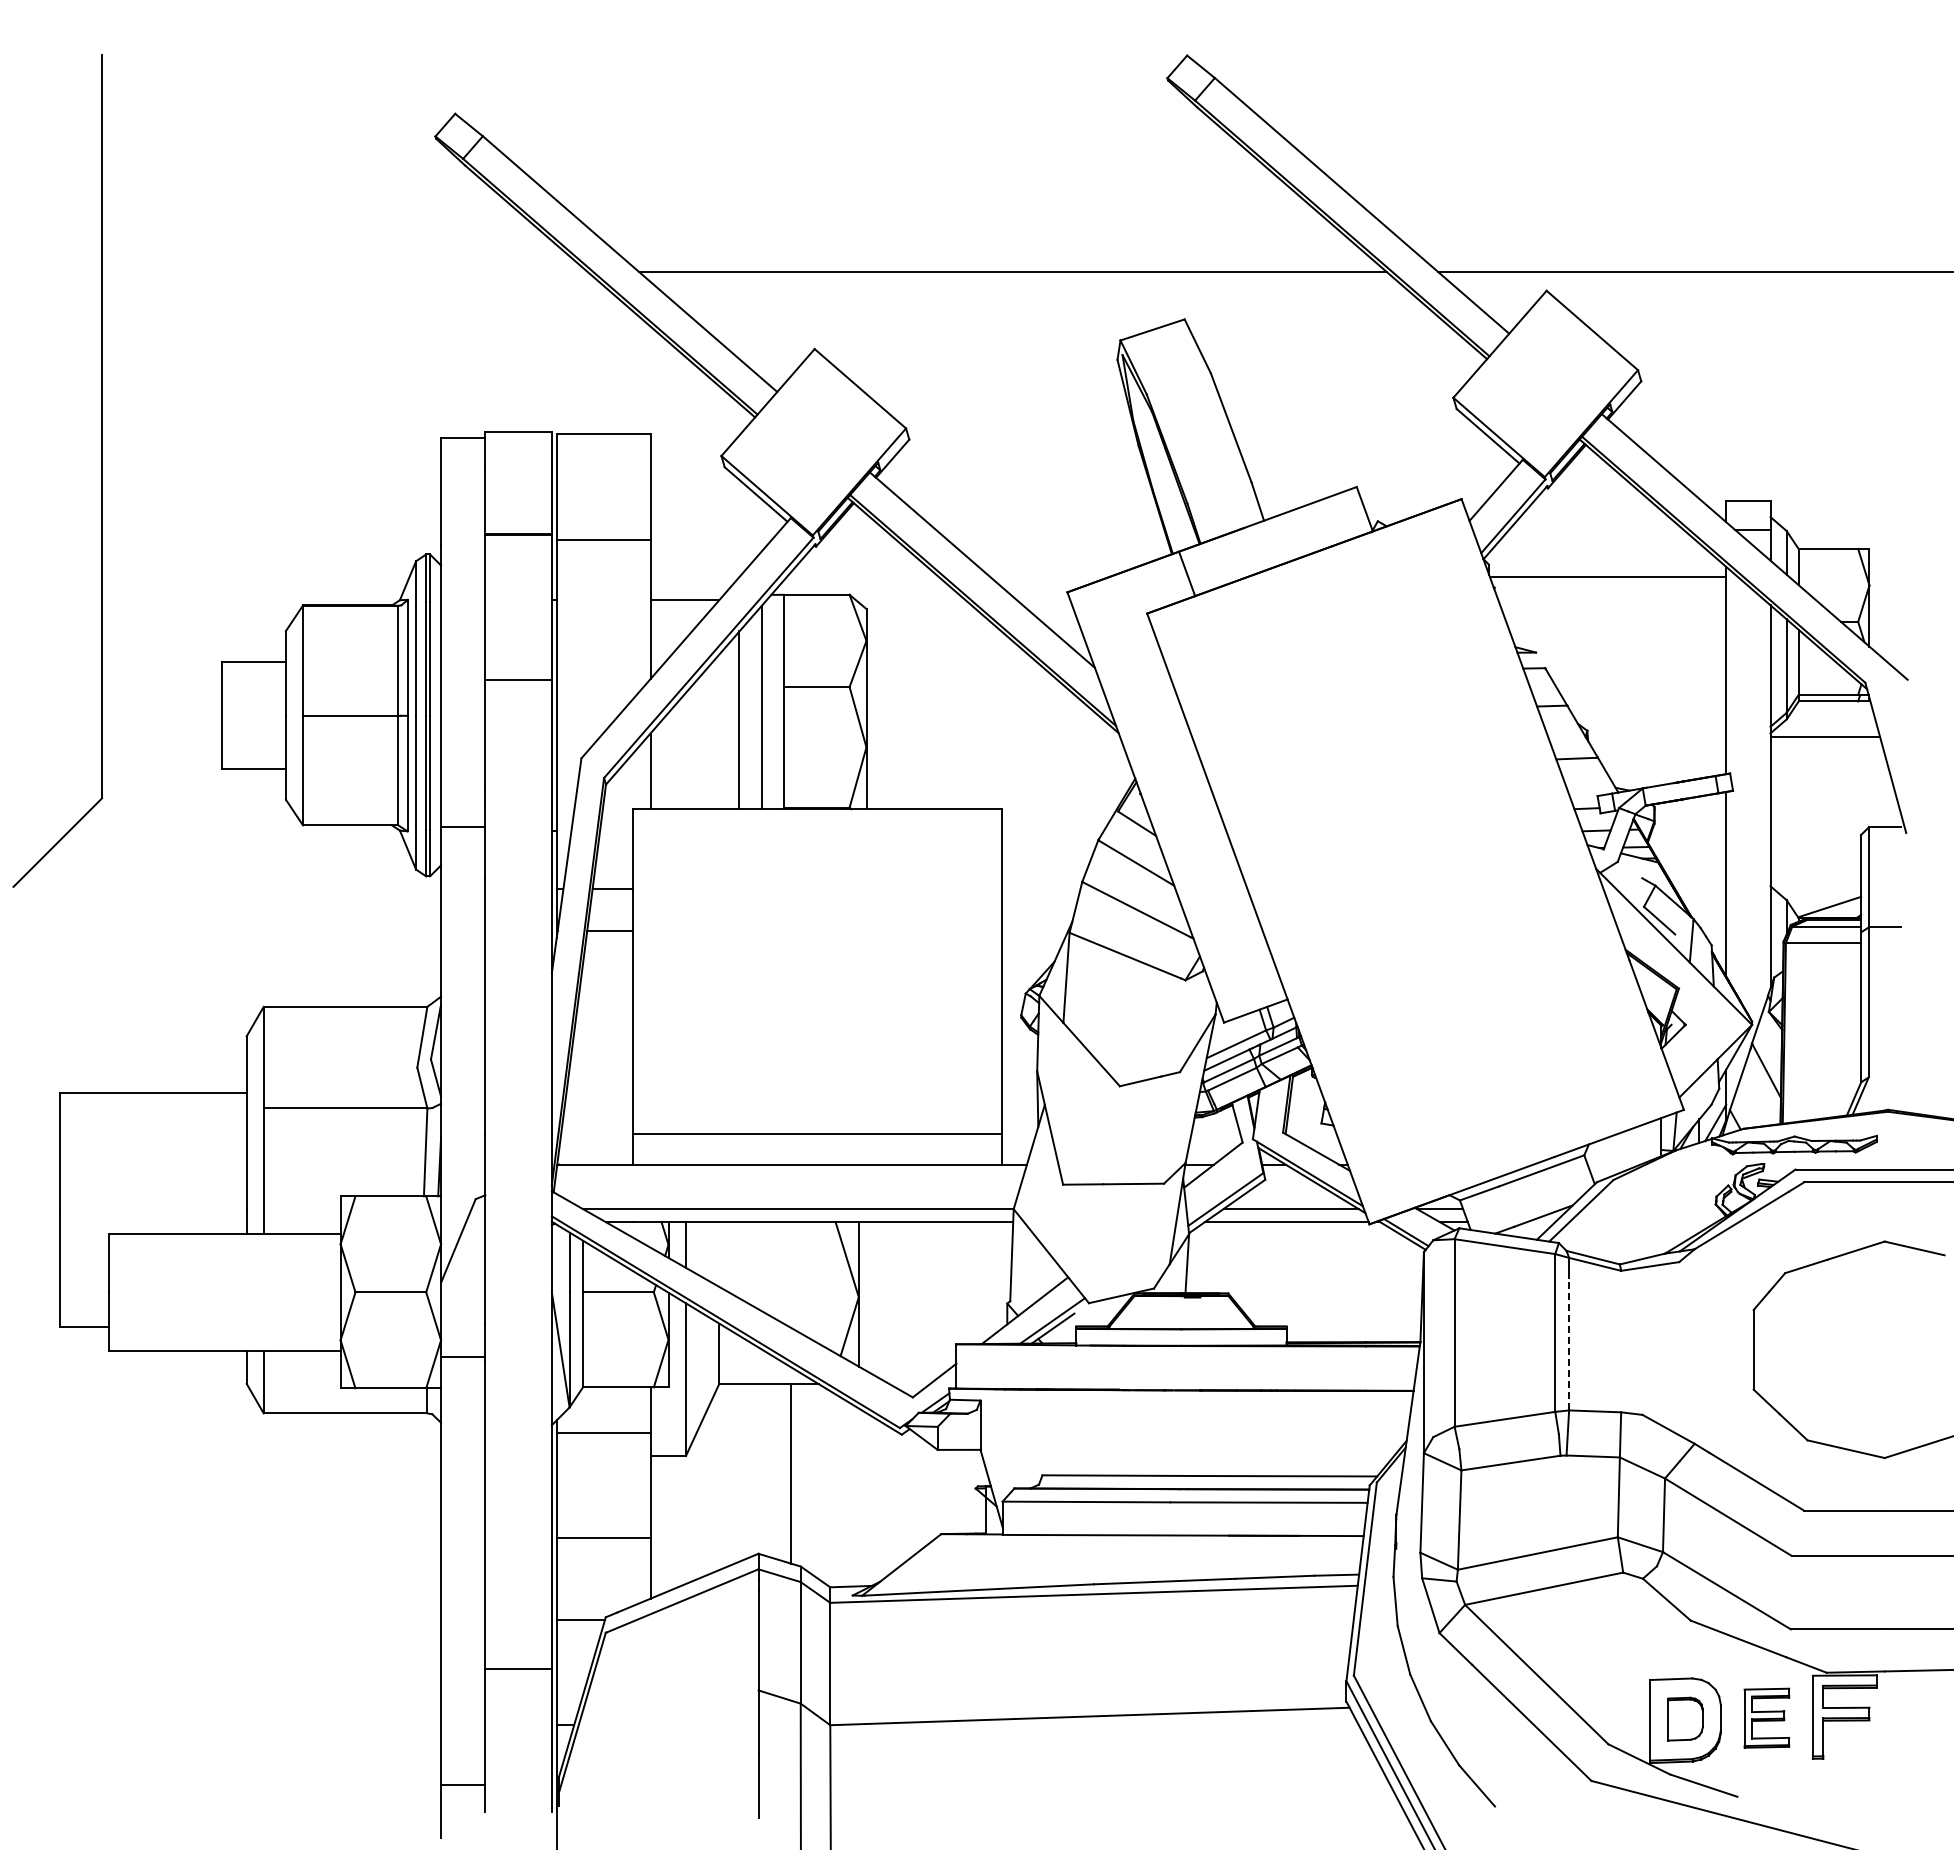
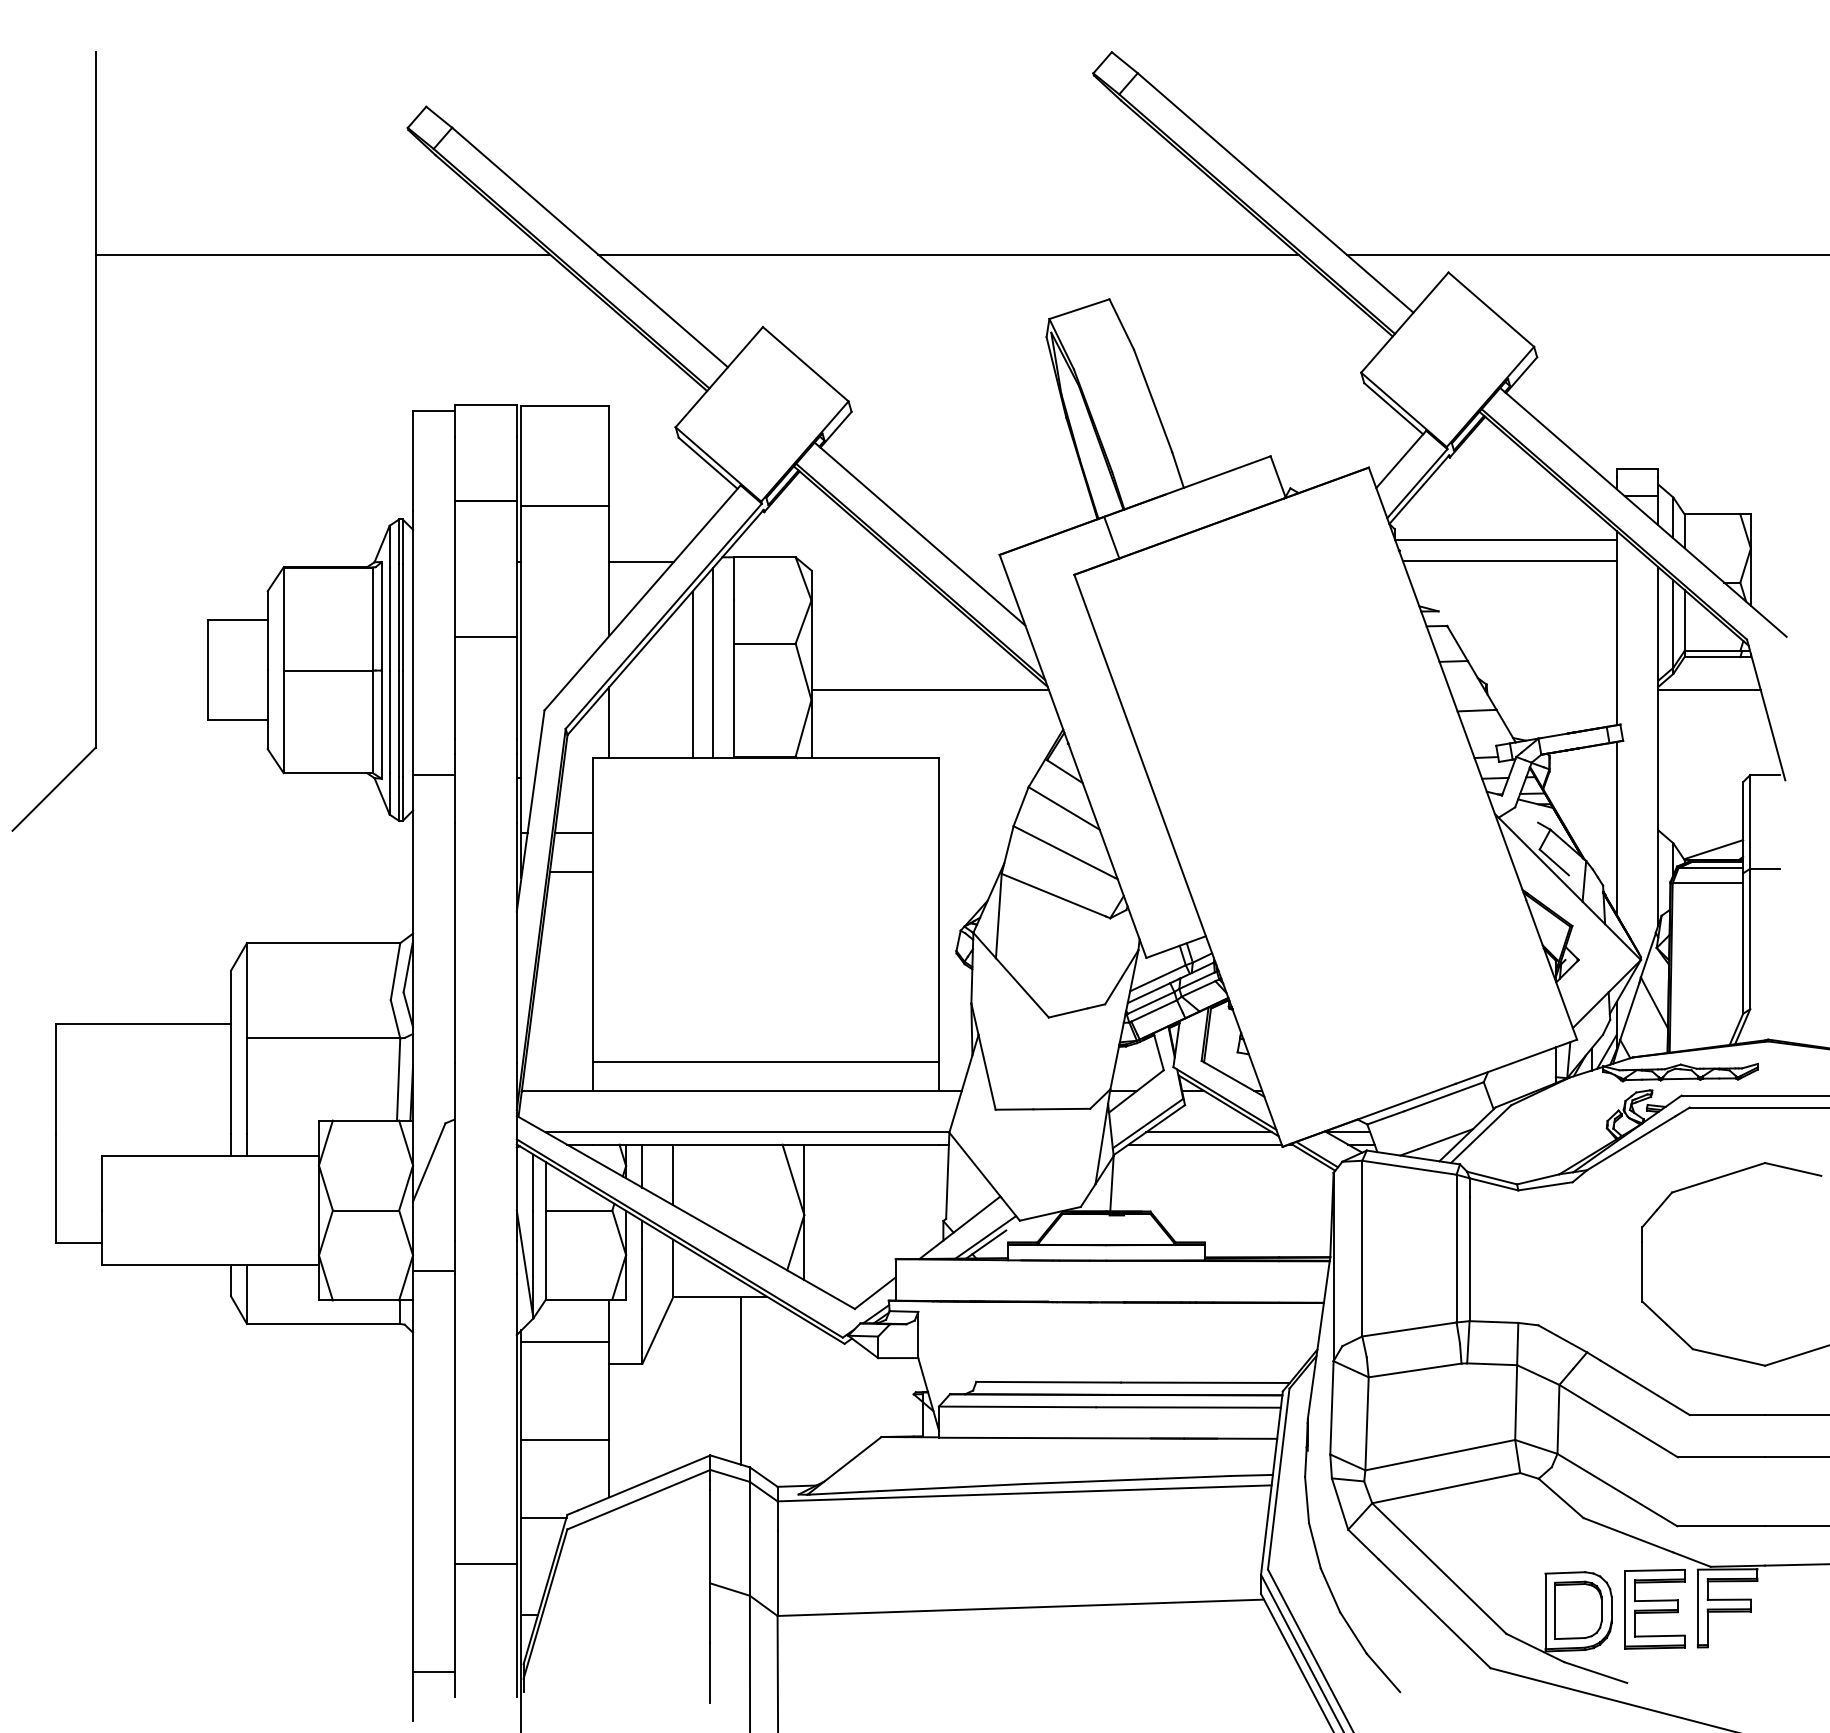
line: (344, 271) -> (322, 254), added
line: (1611, 598) -> (1509, 560), added
line: (992, 736) -> (929, 689), added
line: (719, 1254) -> (673, 1175), added
line: (1569, 1343) -> (1469, 1258), dashed -> solid
part: (1685, 1718) -> (1578, 1609), size x1.43
part: (1766, 1718) -> (1654, 1609), size x1.43

